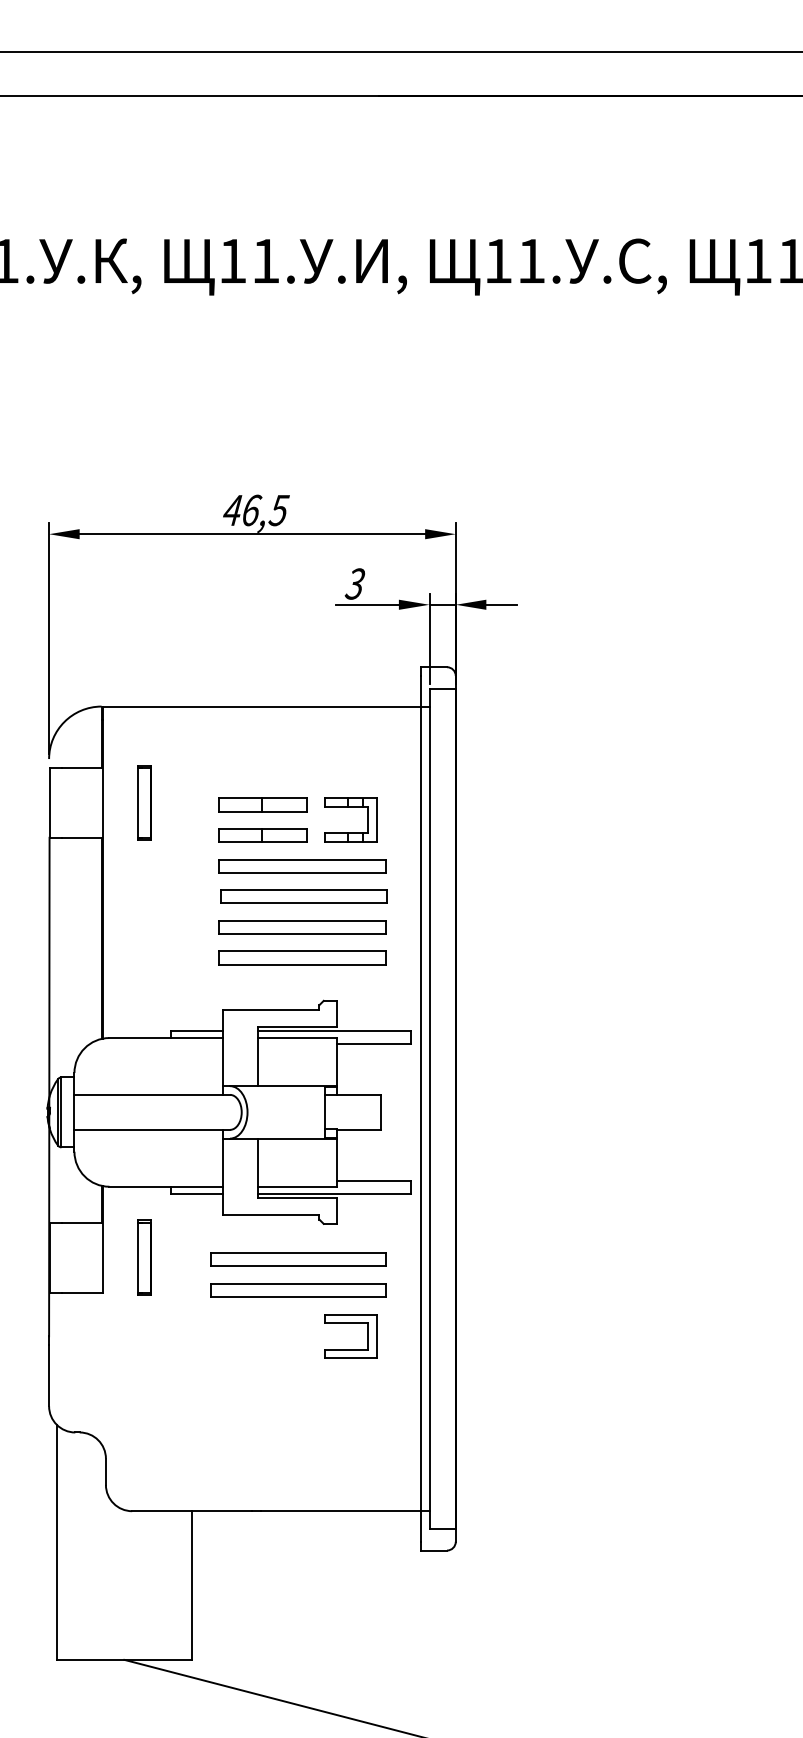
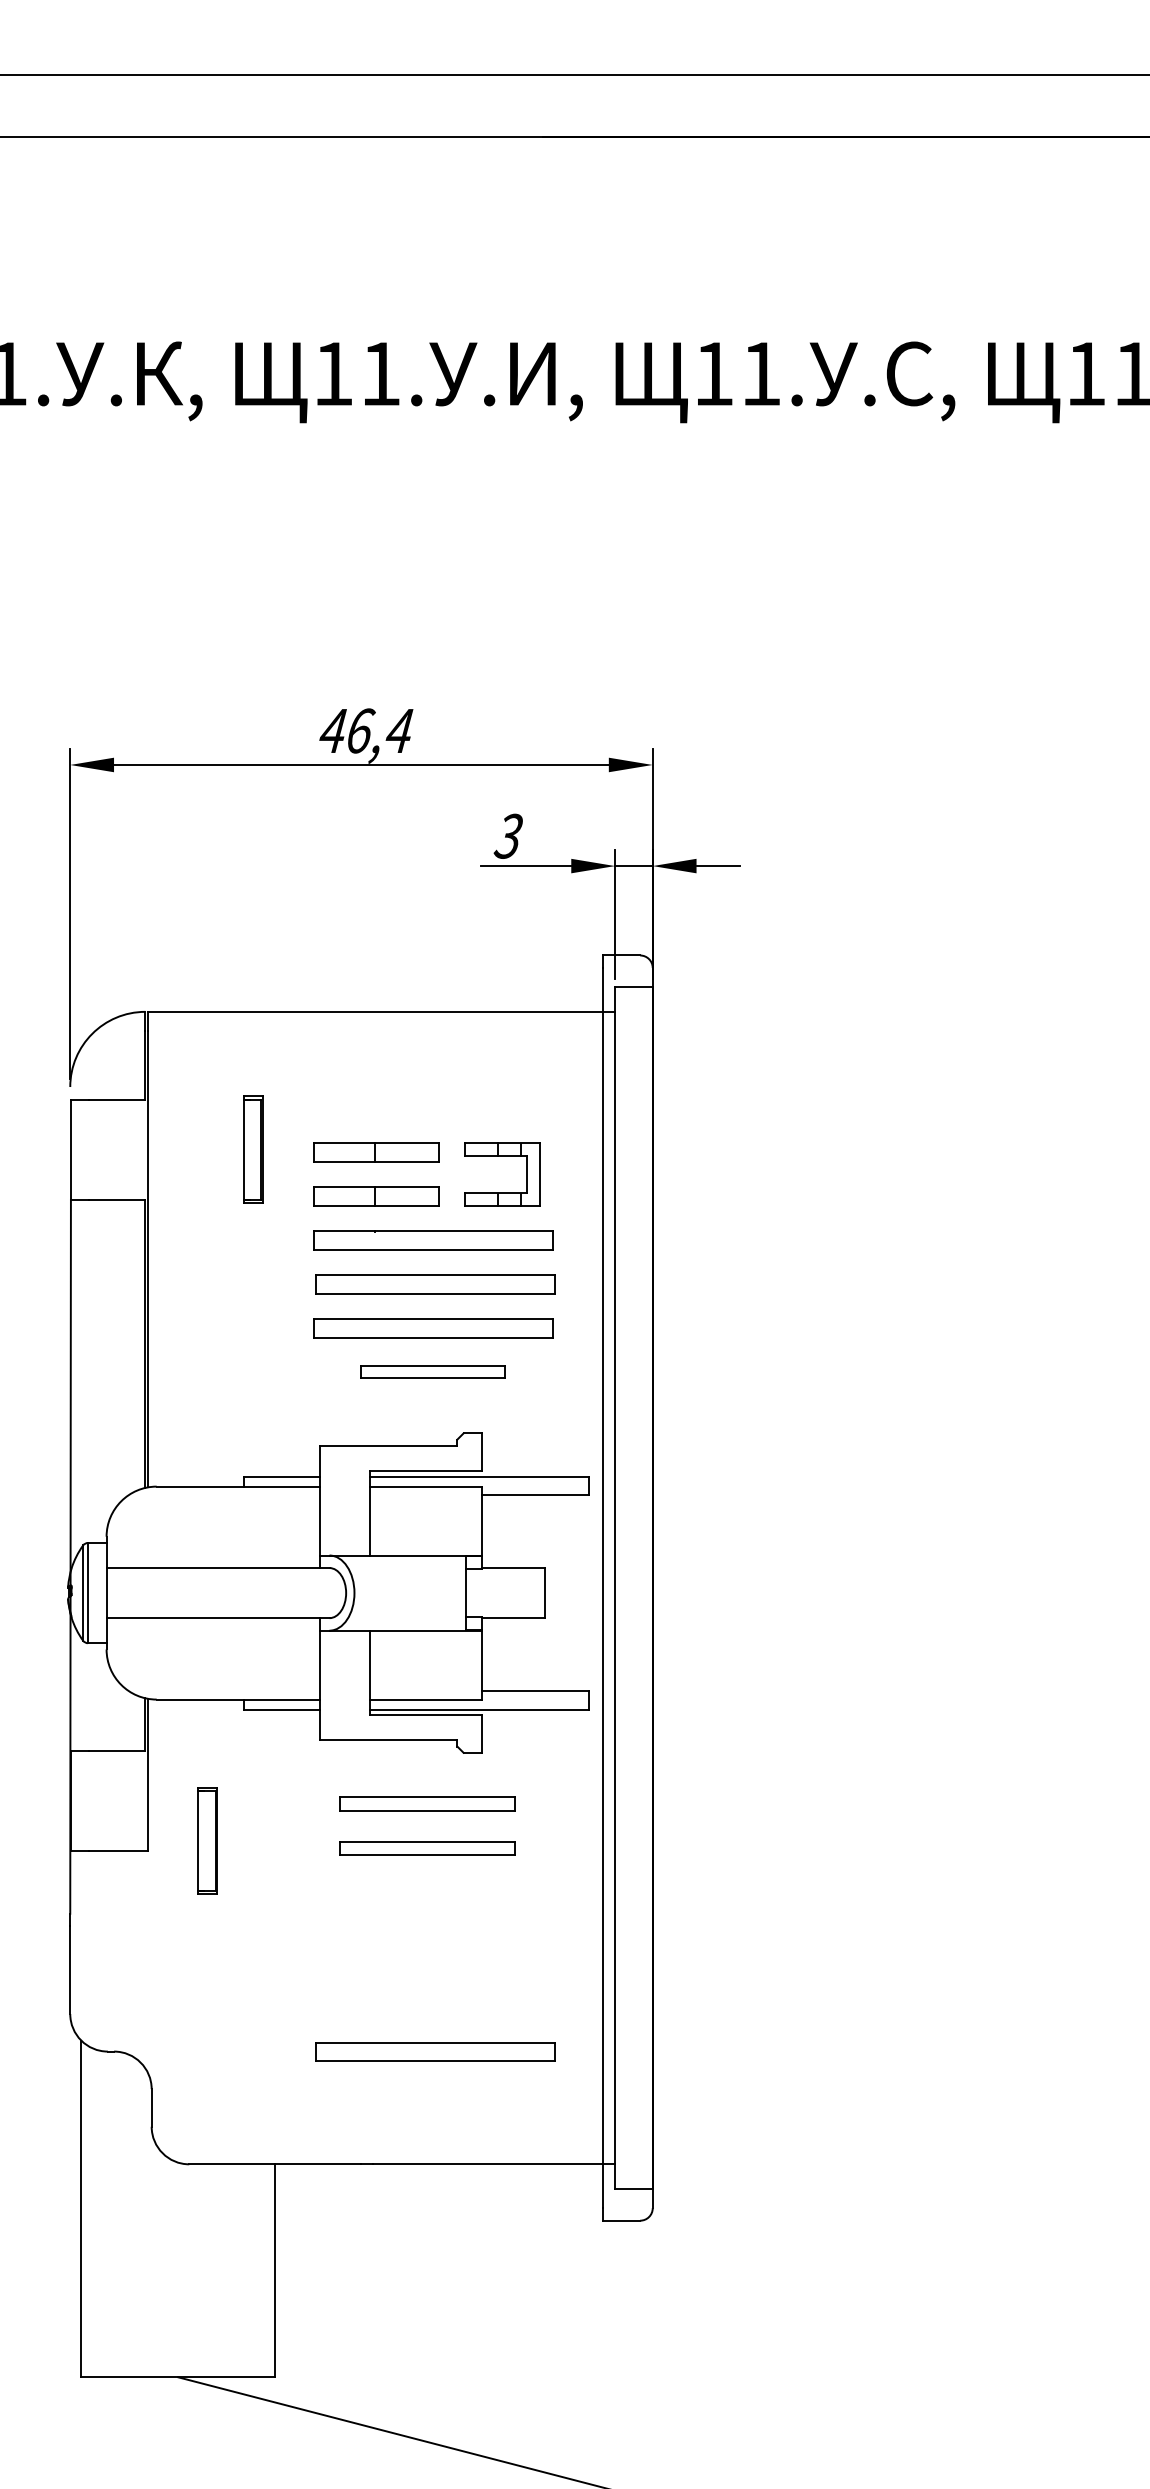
text: (278, 510) -> (398, 731), 46,5 -> 46,4
part: (144, 802) -> (252, 1149), moved
part: (302, 957) -> (433, 1371), size x0.6
part: (144, 1257) -> (206, 1841), moved
part: (298, 1259) -> (427, 1803), size x0.7
part: (298, 1290) -> (427, 1848), size x0.7
part: (350, 1323) -> (501, 1895), removed
part: (303, 1432) -> (434, 2051), added

